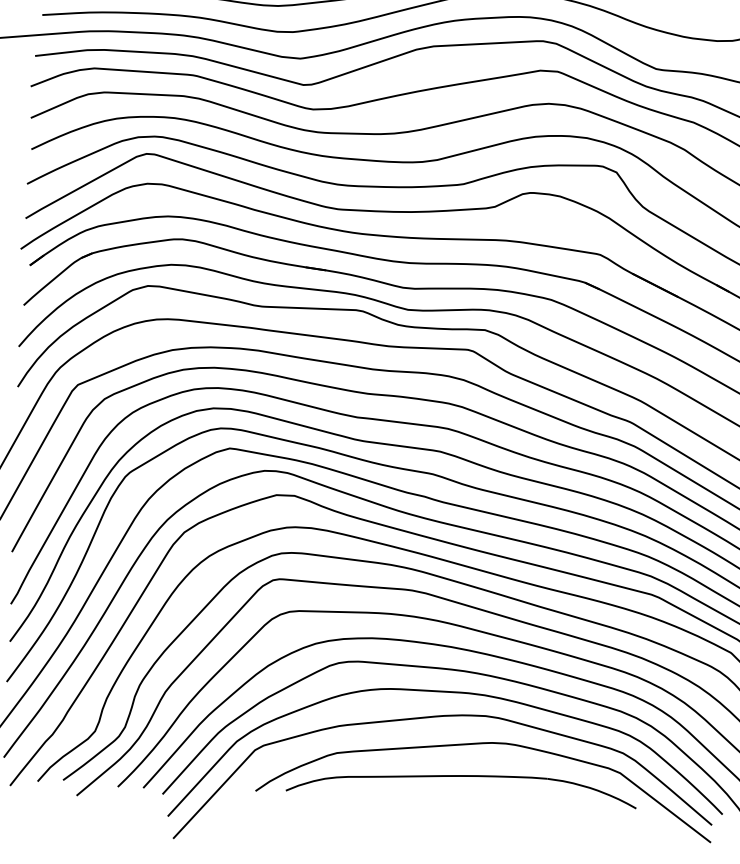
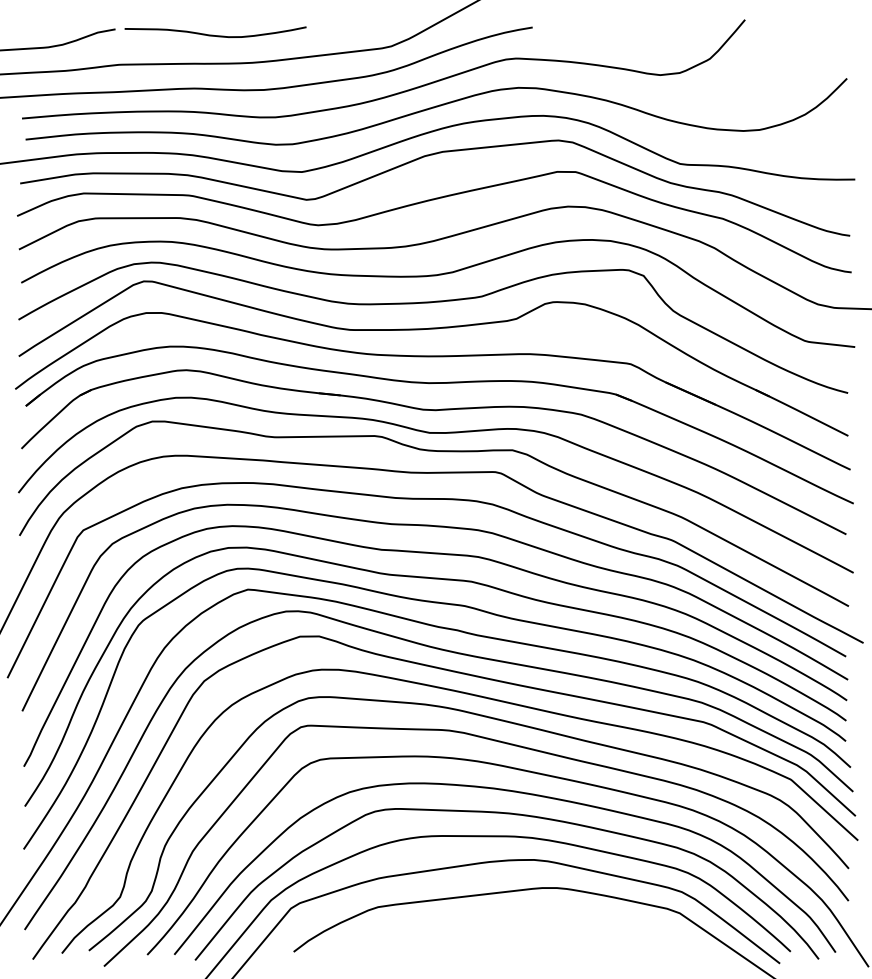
part: (461, 776) -> (511, 925), removed

